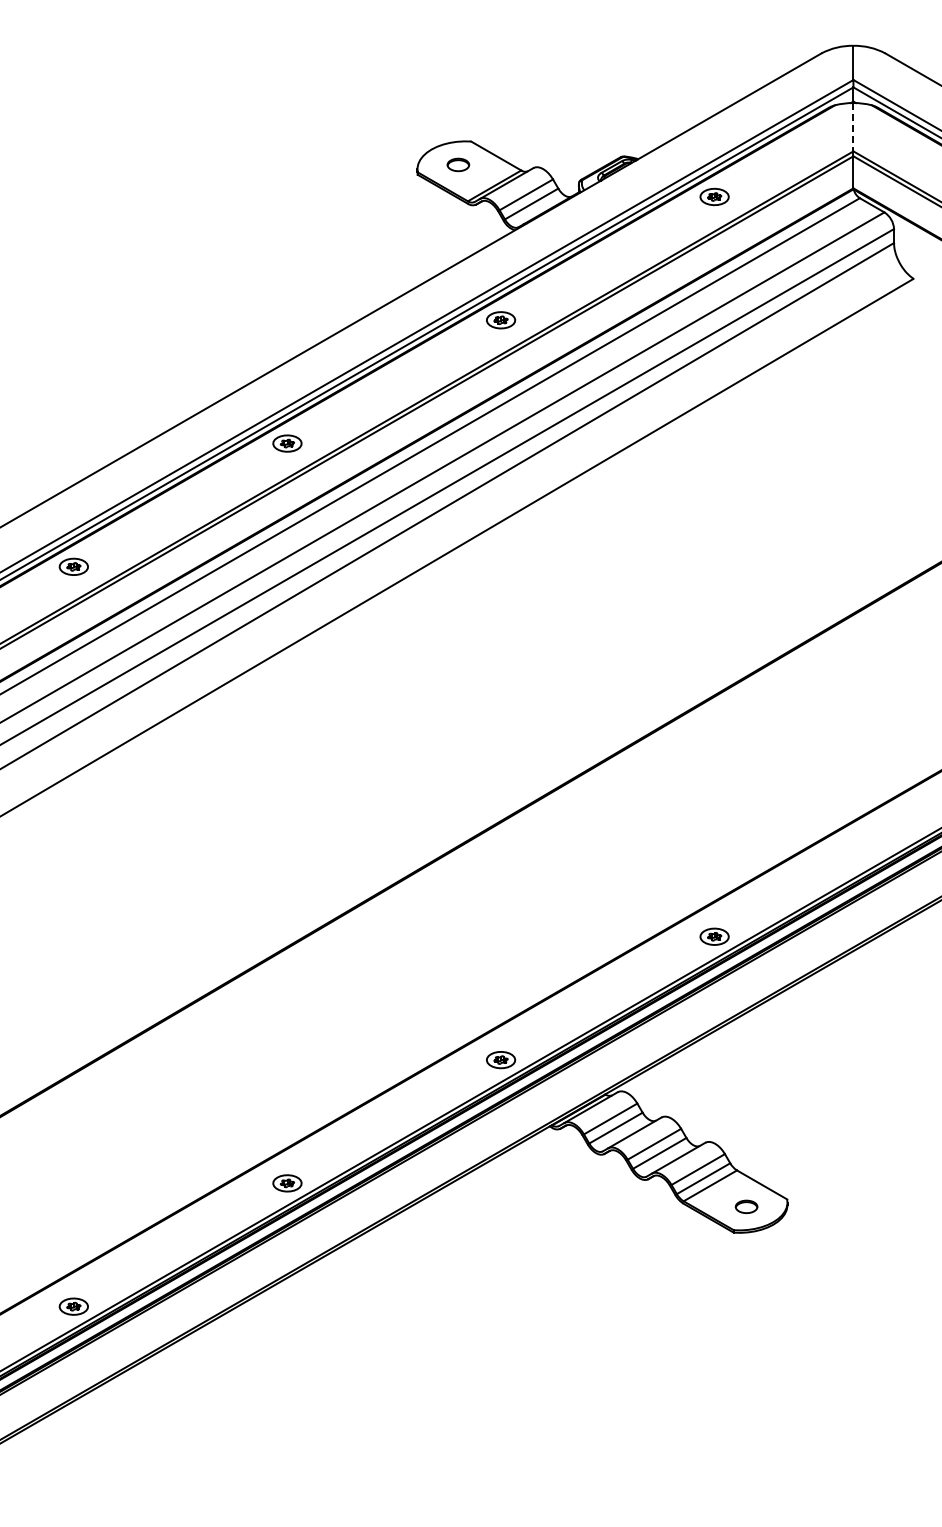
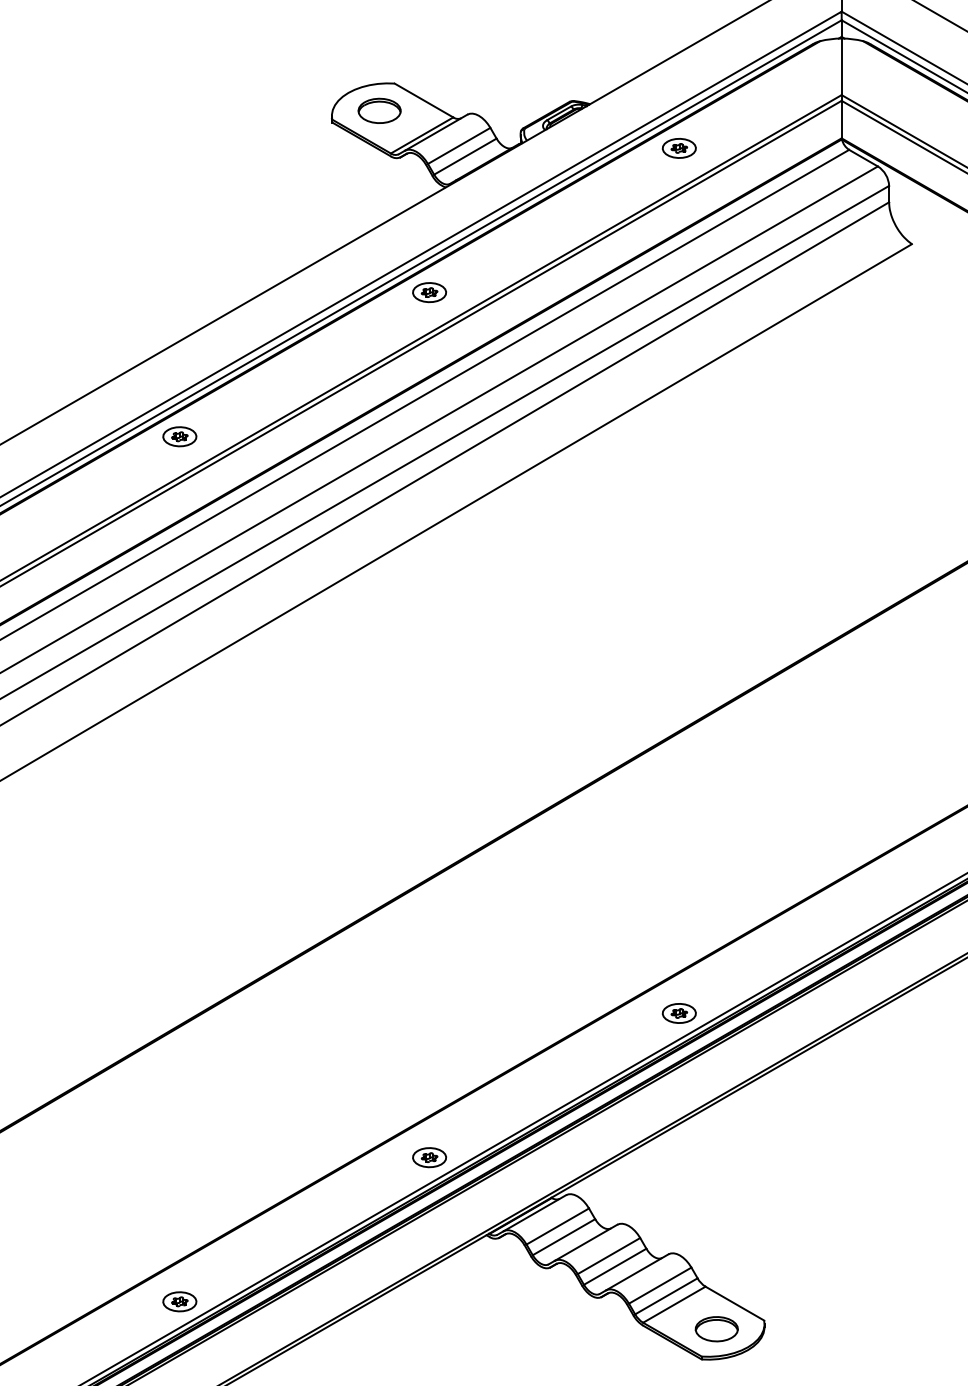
line: (853, 127) -> (841, 67), dashed -> solid
part: (458, 164) -> (379, 110), size x1.67
part: (746, 1206) -> (716, 1328), size x1.67

